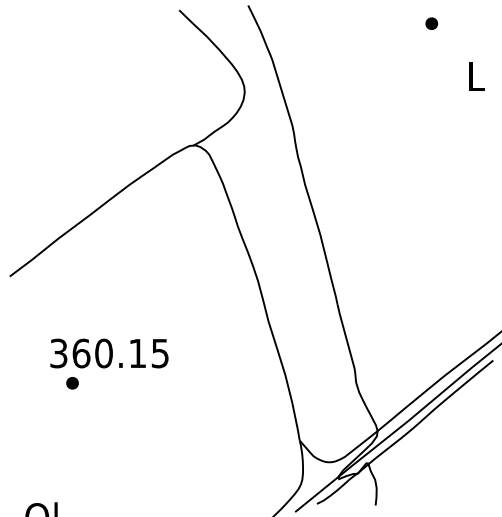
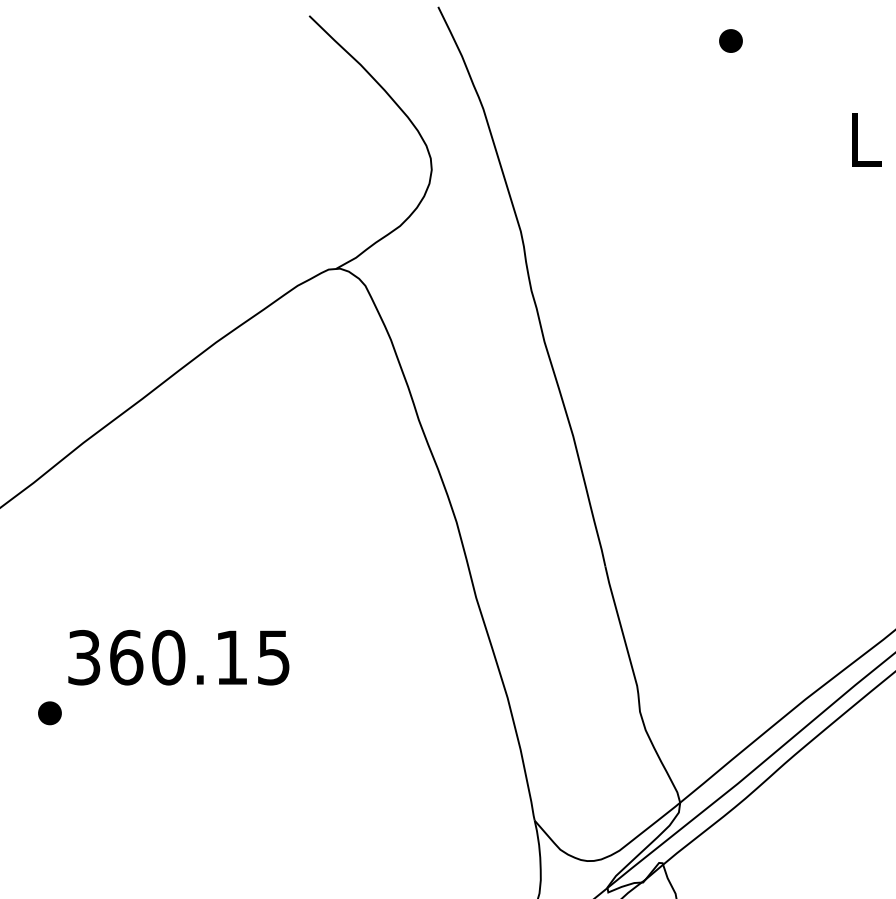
part: (431, 23) -> (730, 40), moved
part: (72, 383) -> (49, 713), moved

